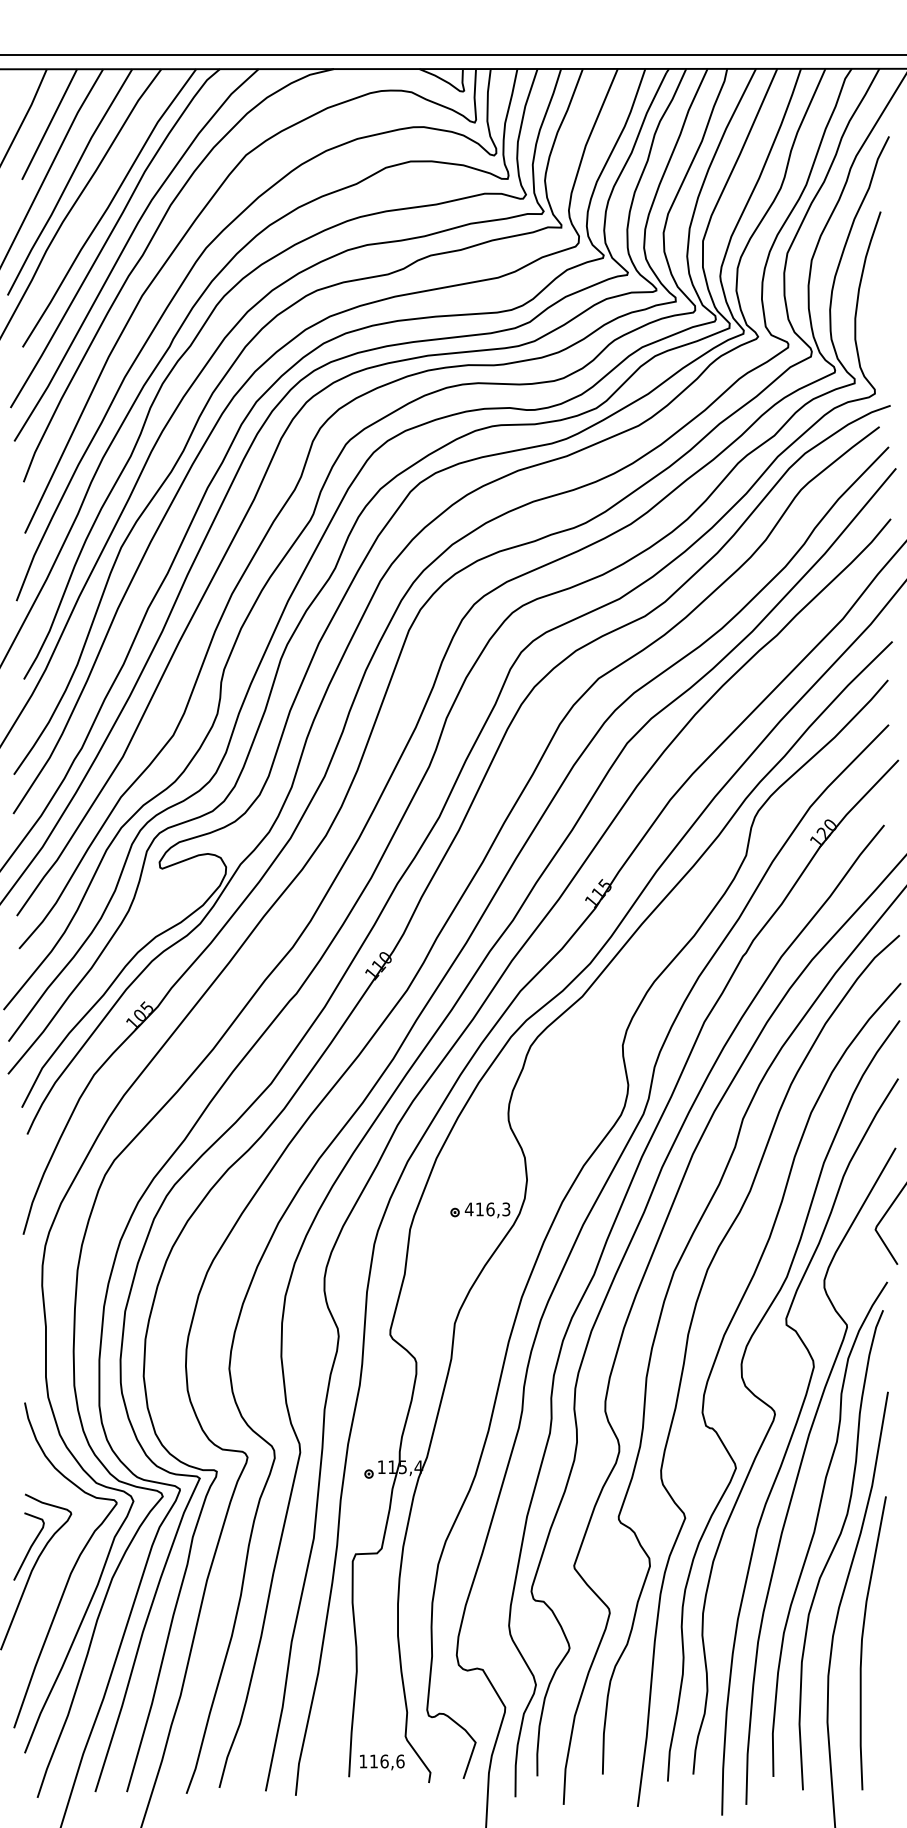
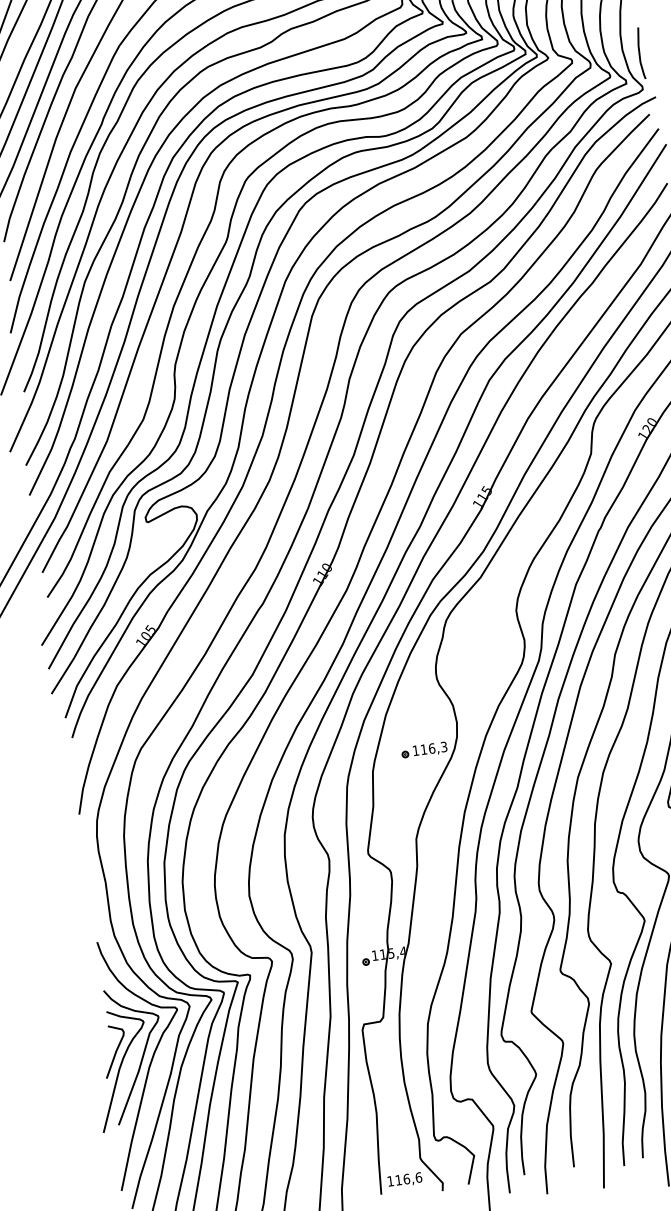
line: (877, 346) -> (640, 53), added
text: (468, 1209) -> (415, 750), 416,3 -> 116,3
curve: (64, 1555) -> (142, 1054), added

